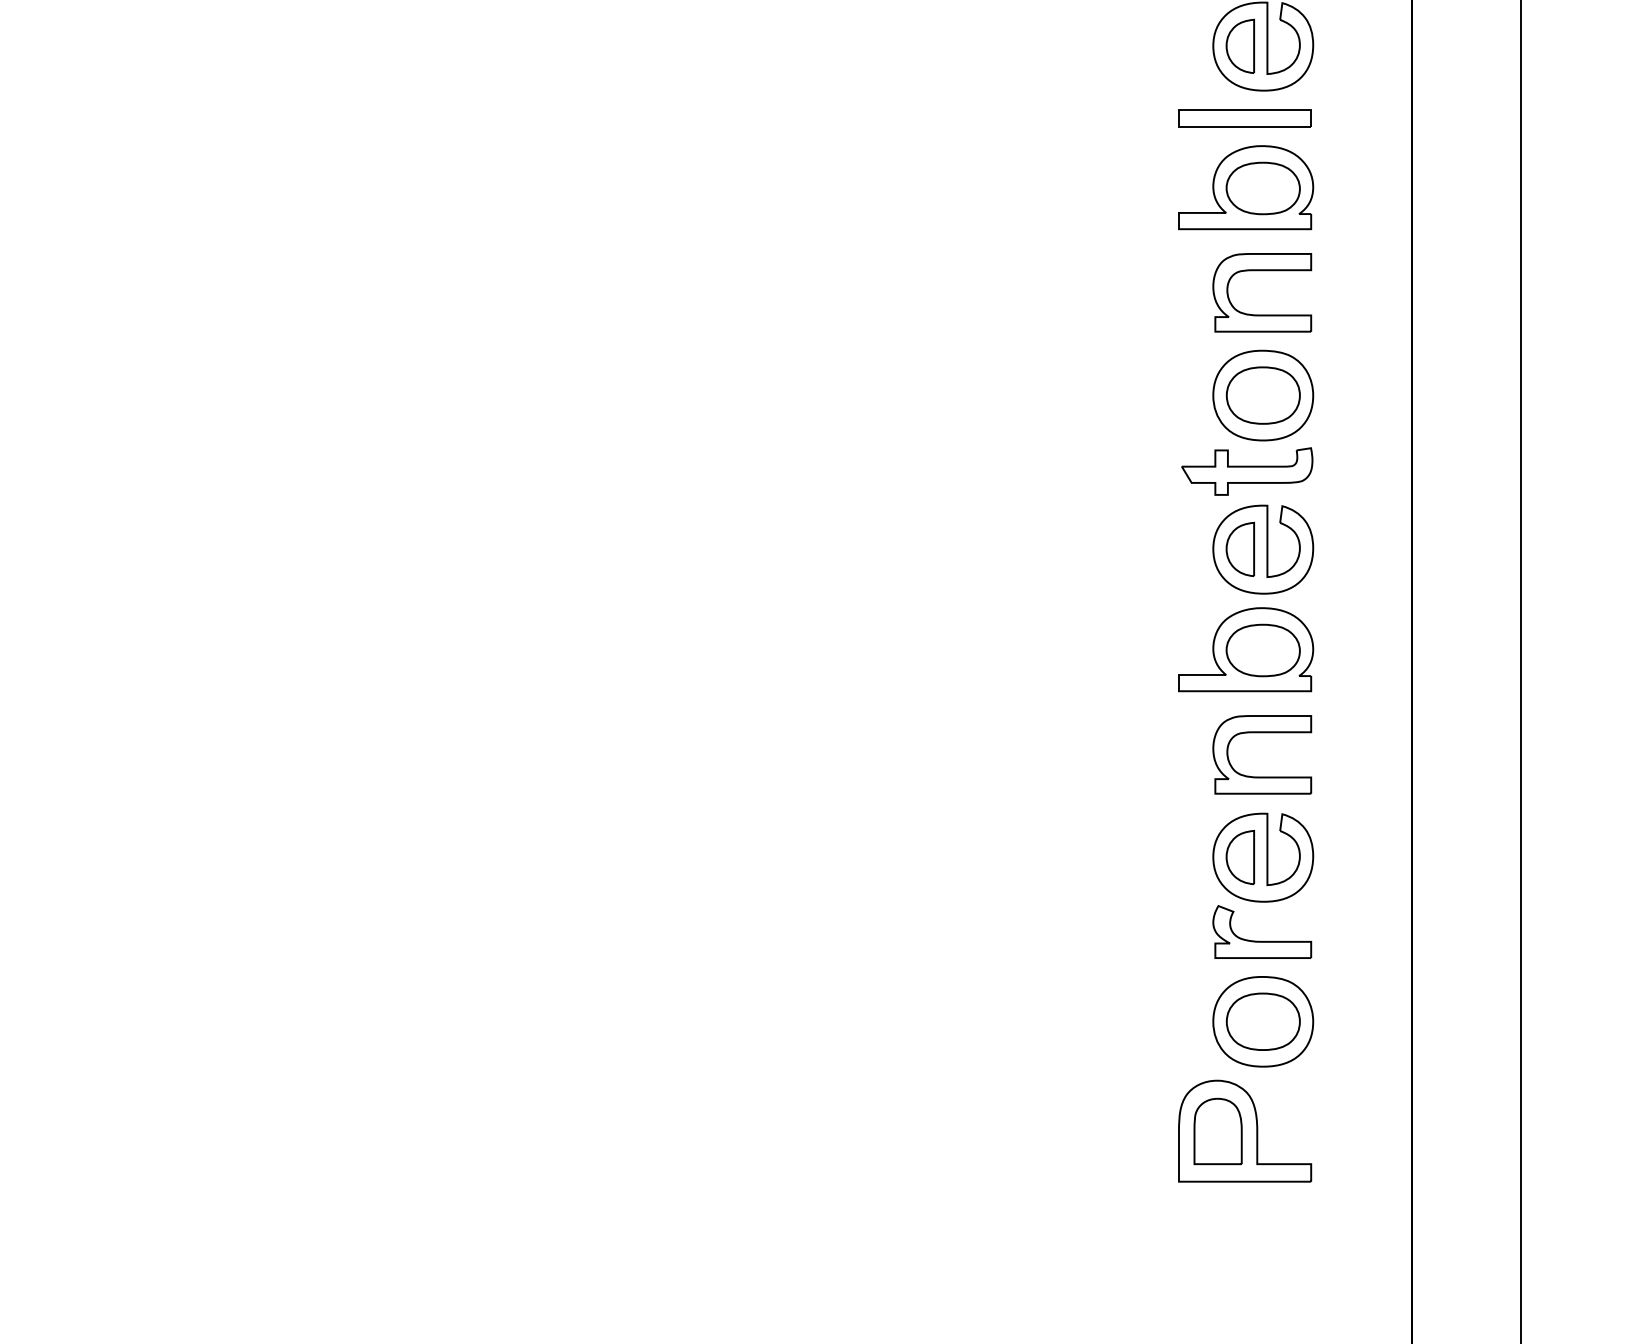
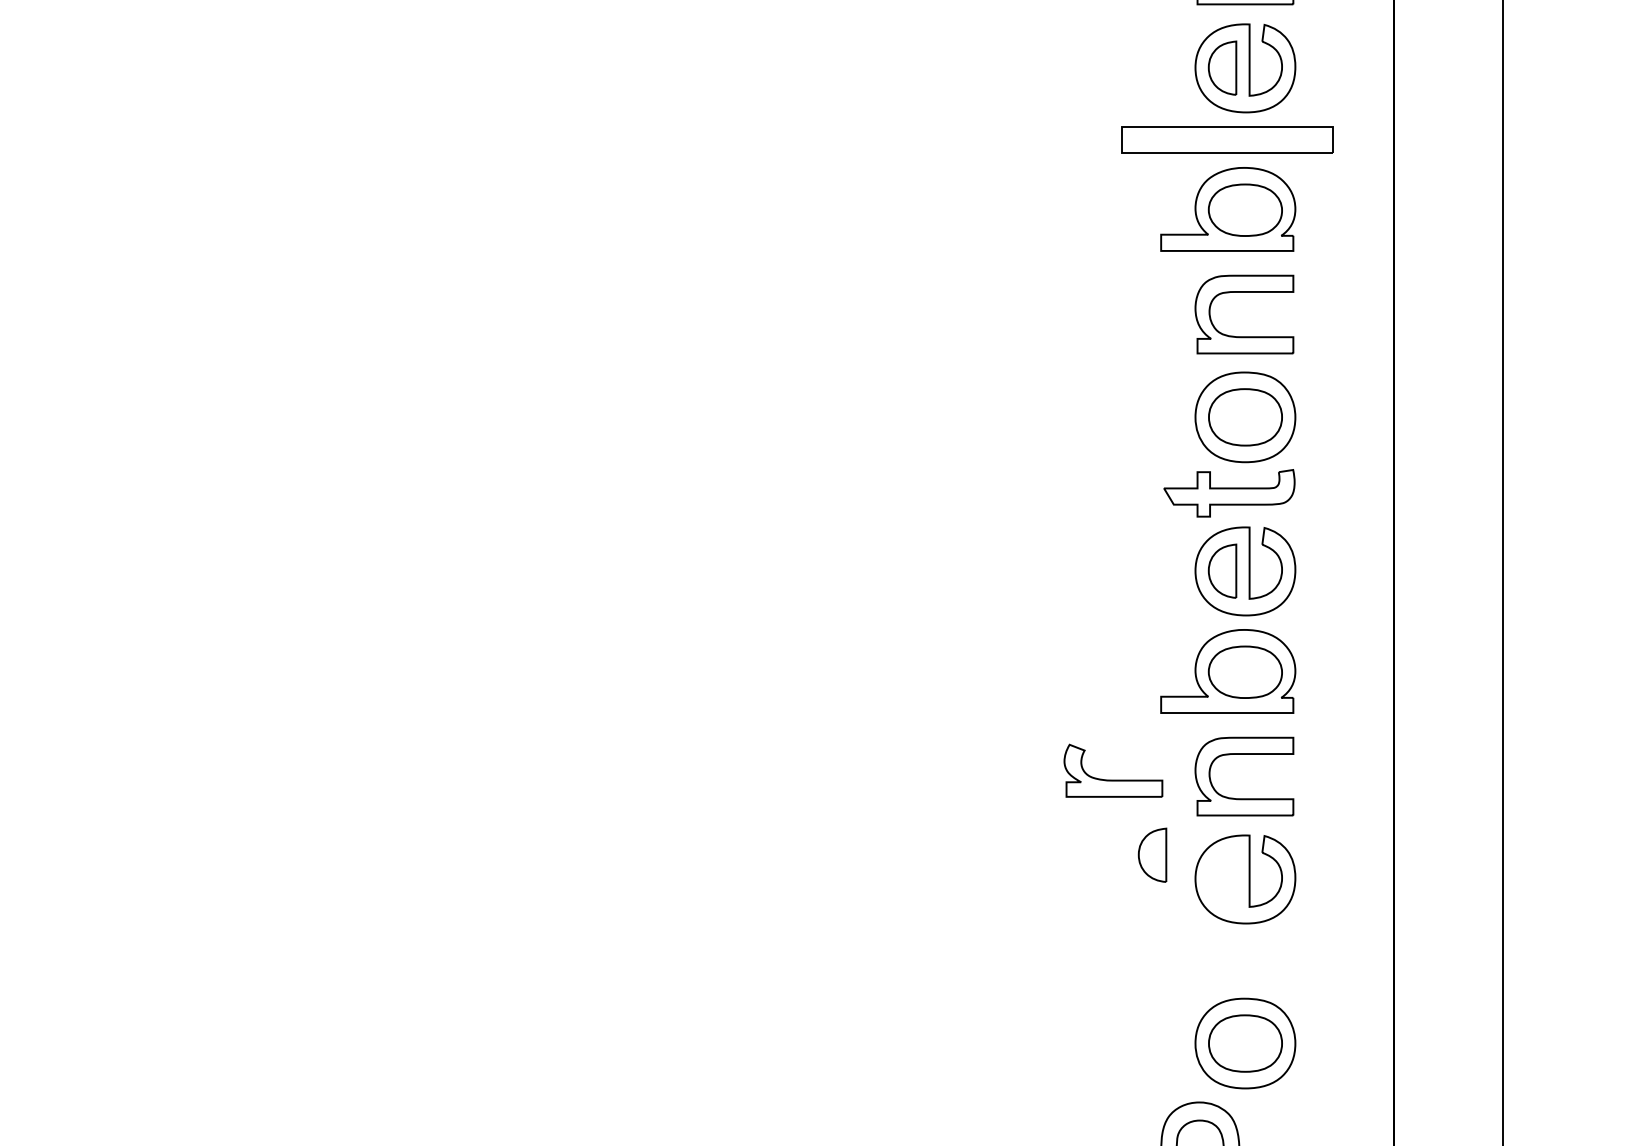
part: (1244, 118) -> (1226, 140), size x1.6
part: (1239, 857) -> (1151, 855), moved
part: (1261, 940) -> (1112, 779), moved

